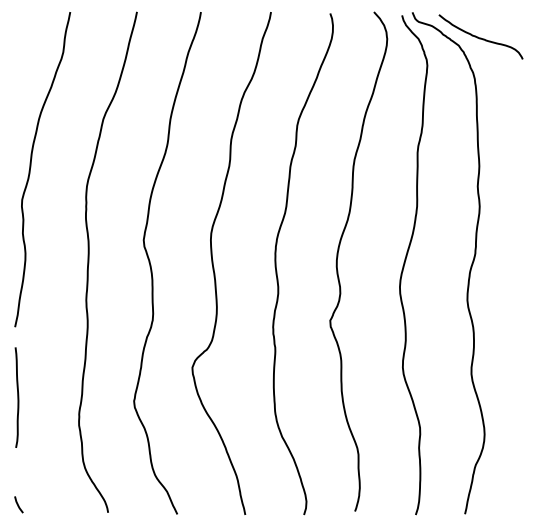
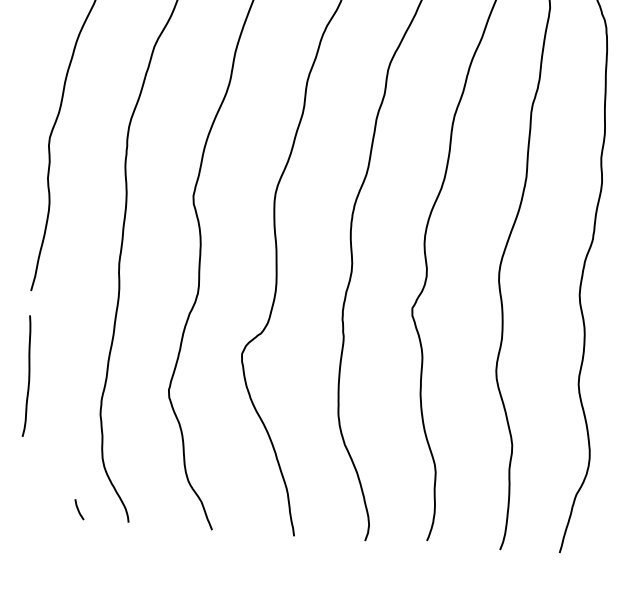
line: (18, 504) -> (78, 509), moved

